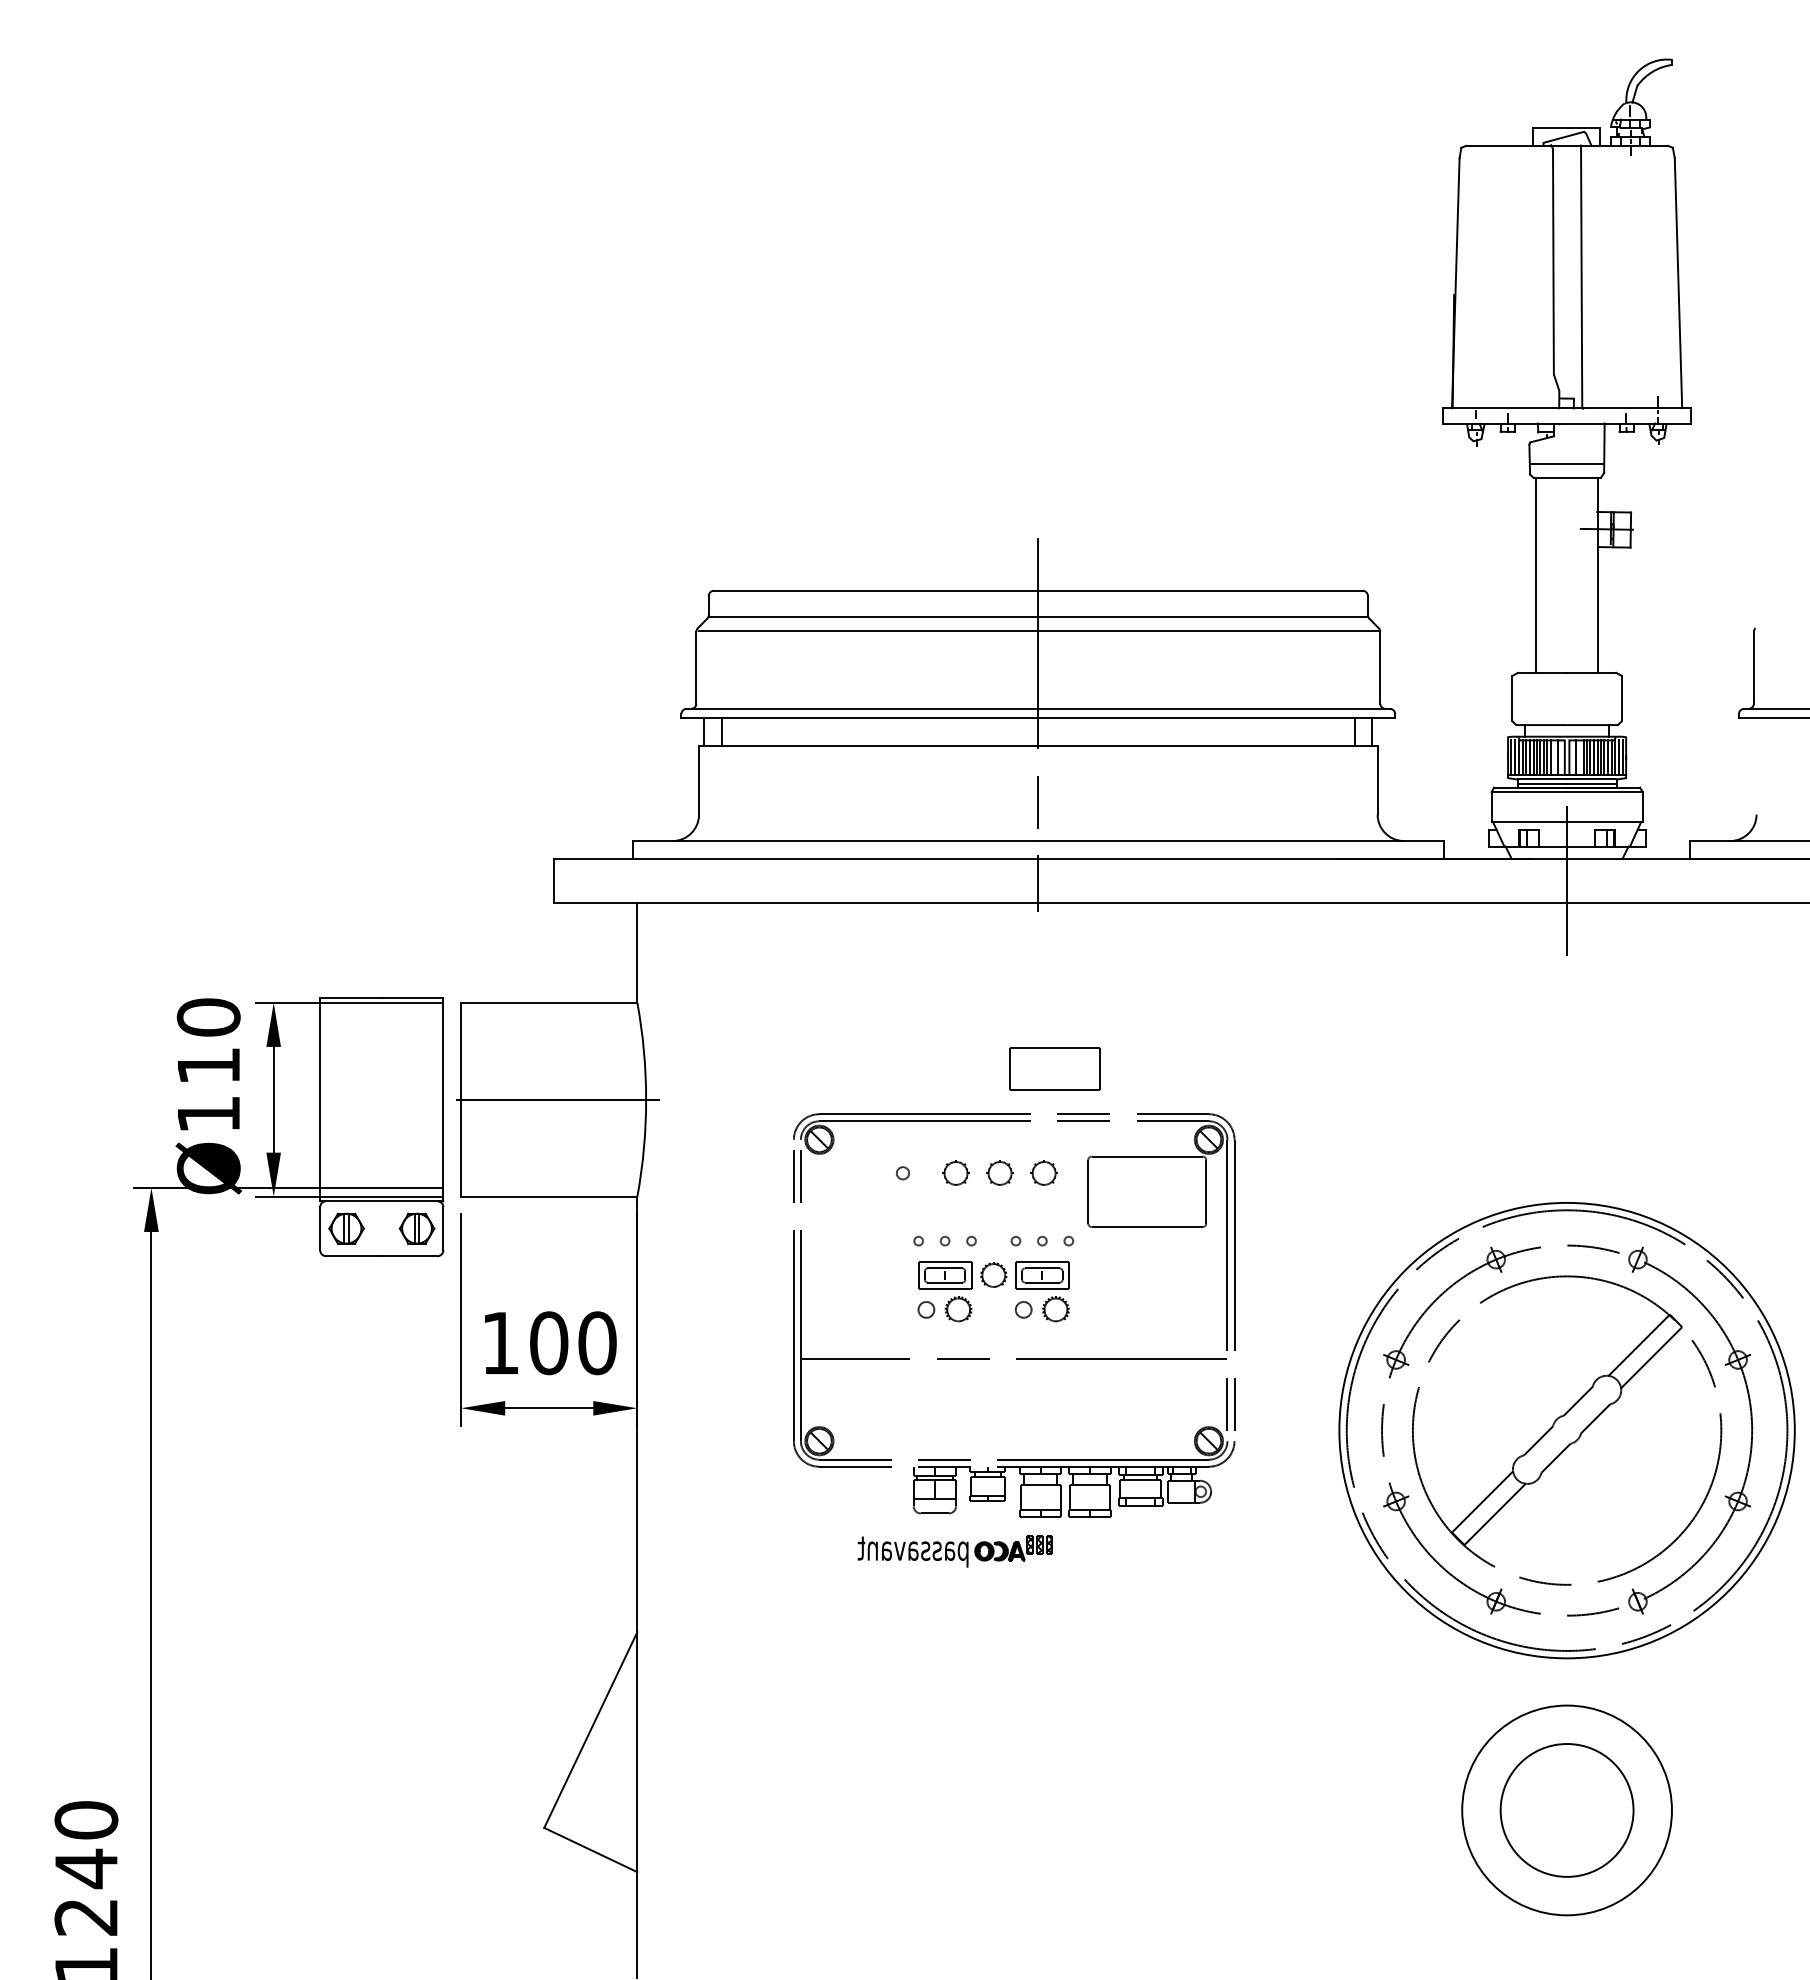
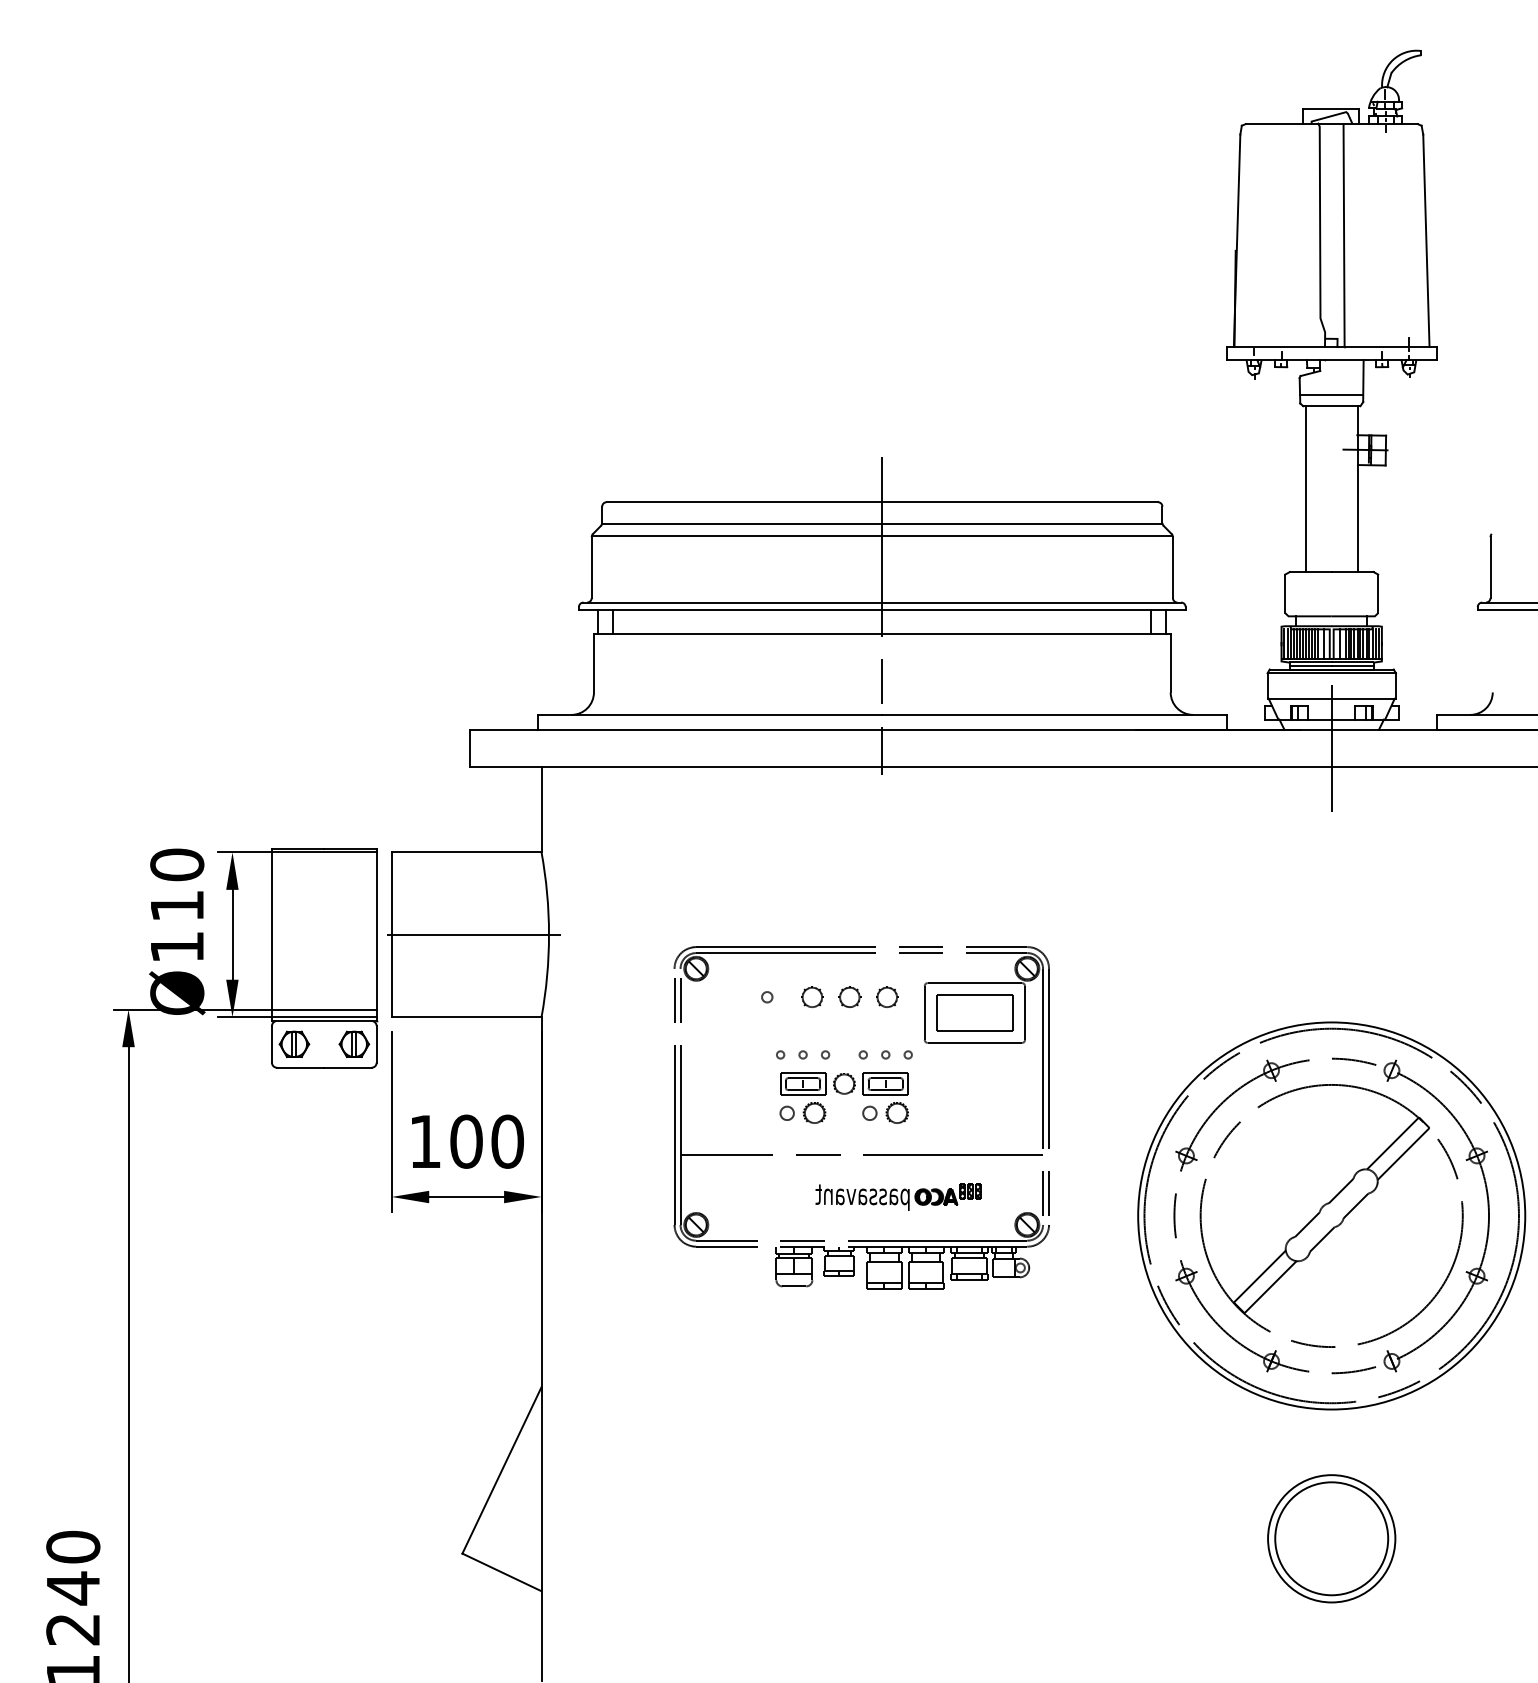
part: (1054, 1068) -> (974, 1012), moved
part: (954, 1551) -> (897, 1197), moved
circle: (1567, 1810) -> (1332, 1538), size x0.71

